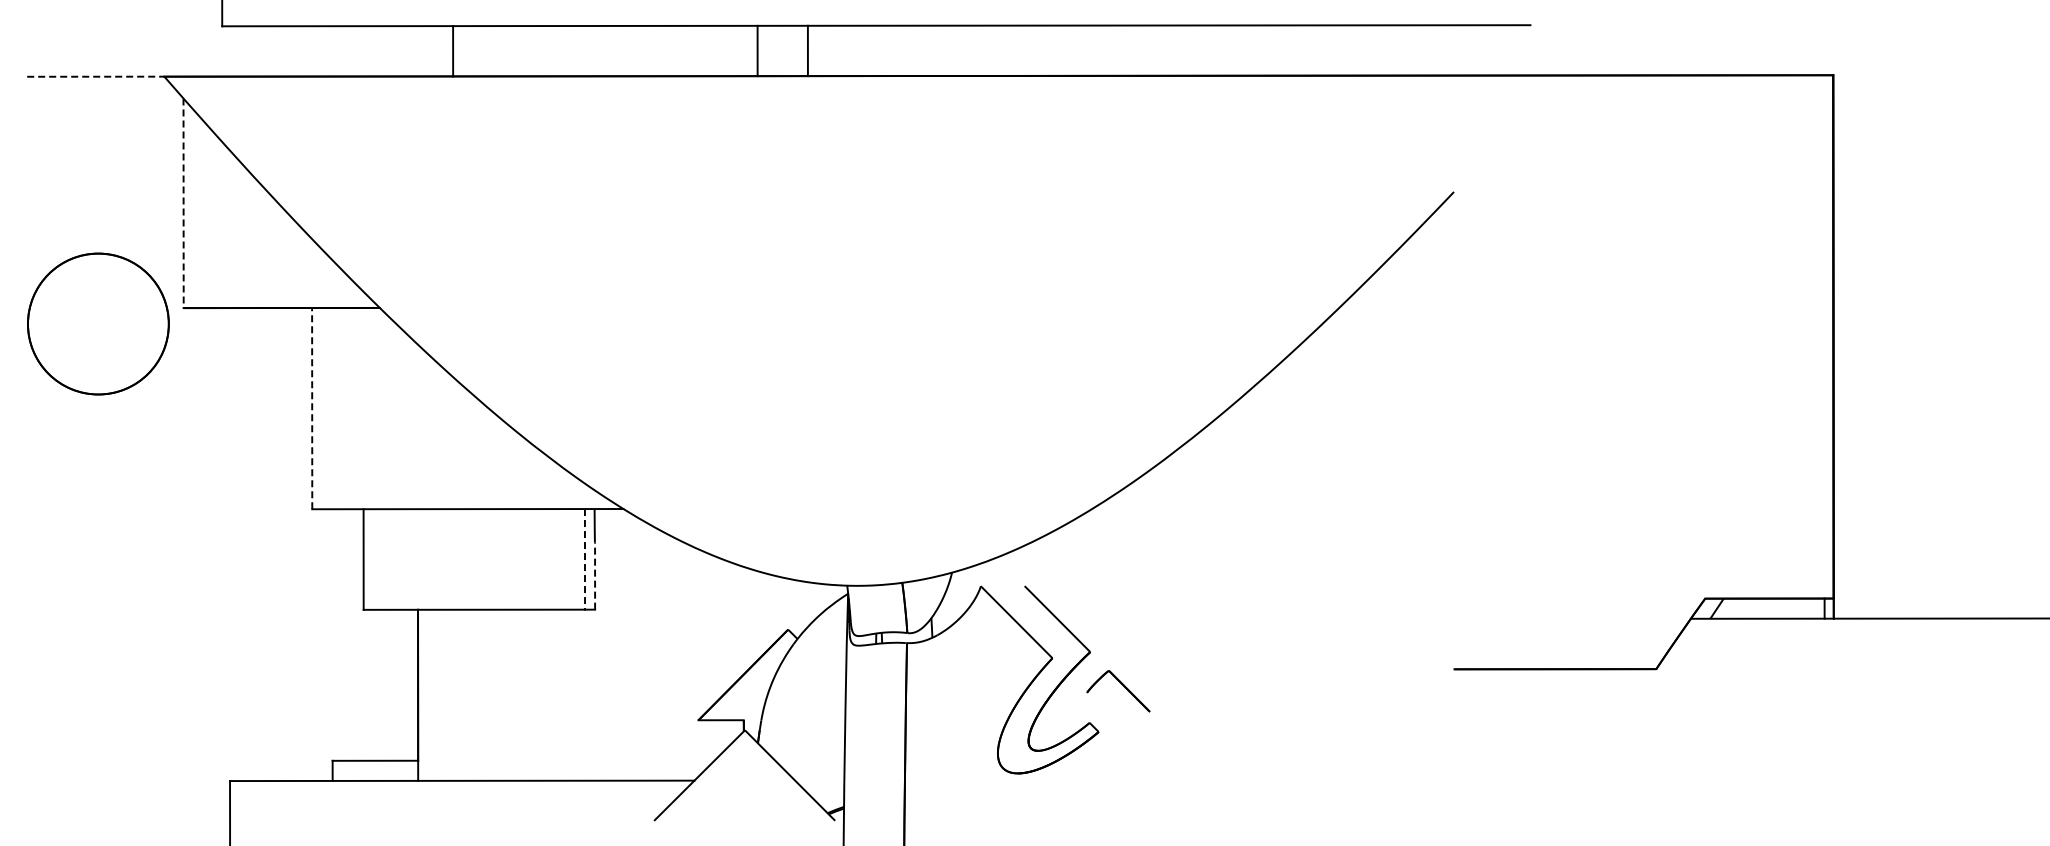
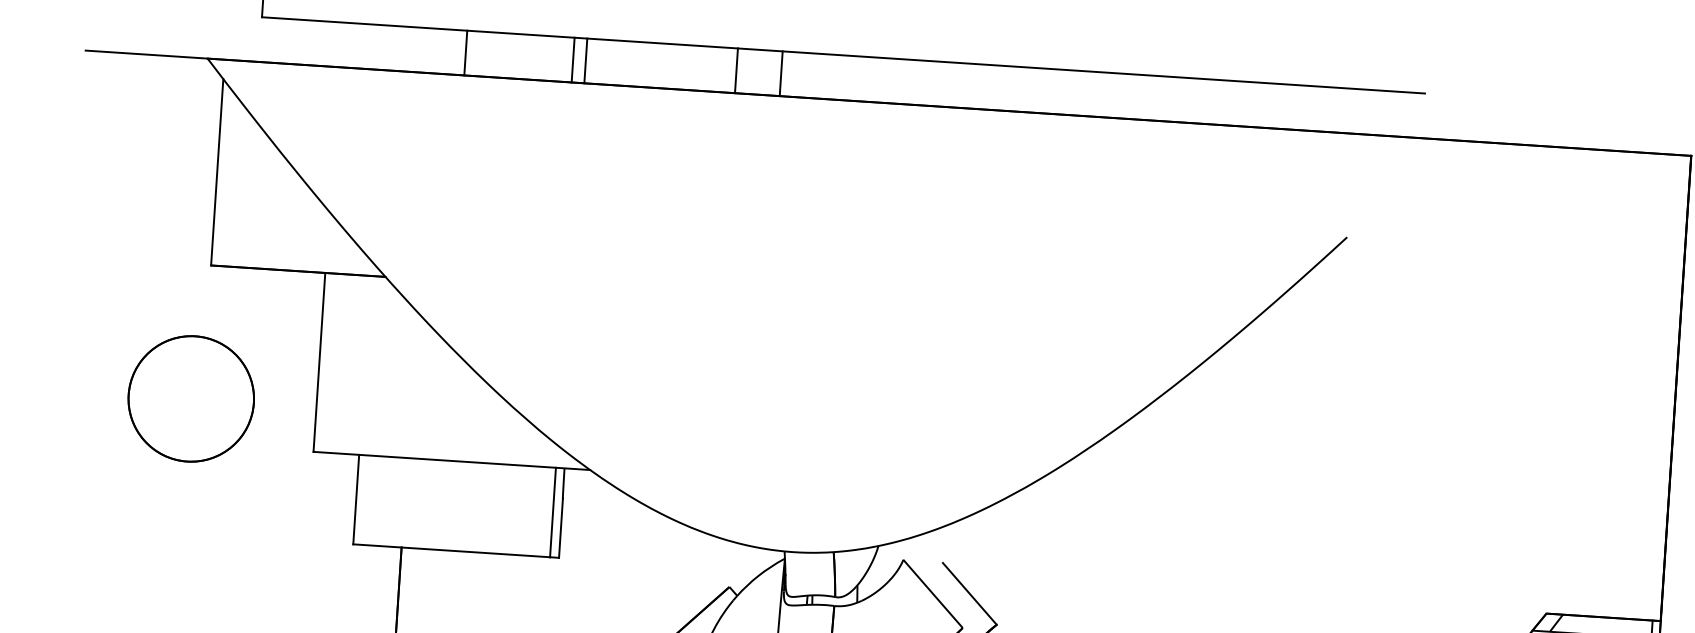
line: (588, 50) -> (586, 60), added
line: (573, 51) -> (572, 60), added
line: (95, 76) -> (146, 54), dashed -> solid
line: (183, 203) -> (217, 172), dashed -> solid
part: (98, 323) -> (191, 398), moved
line: (312, 408) -> (319, 362), dashed -> solid
line: (584, 559) -> (552, 512), dashed -> solid
line: (595, 575) -> (561, 527), dashed -> solid

